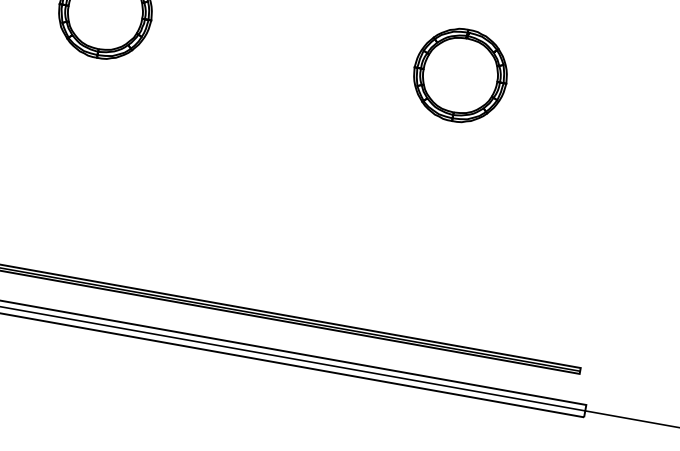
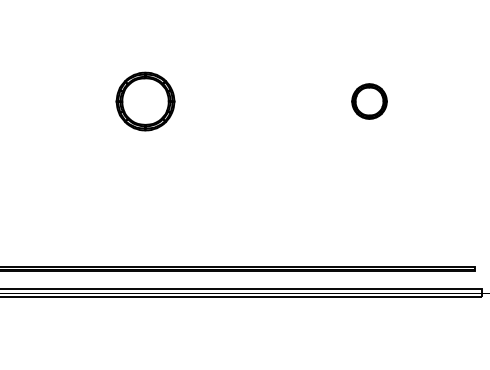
part: (460, 75) -> (369, 101), size x0.6

